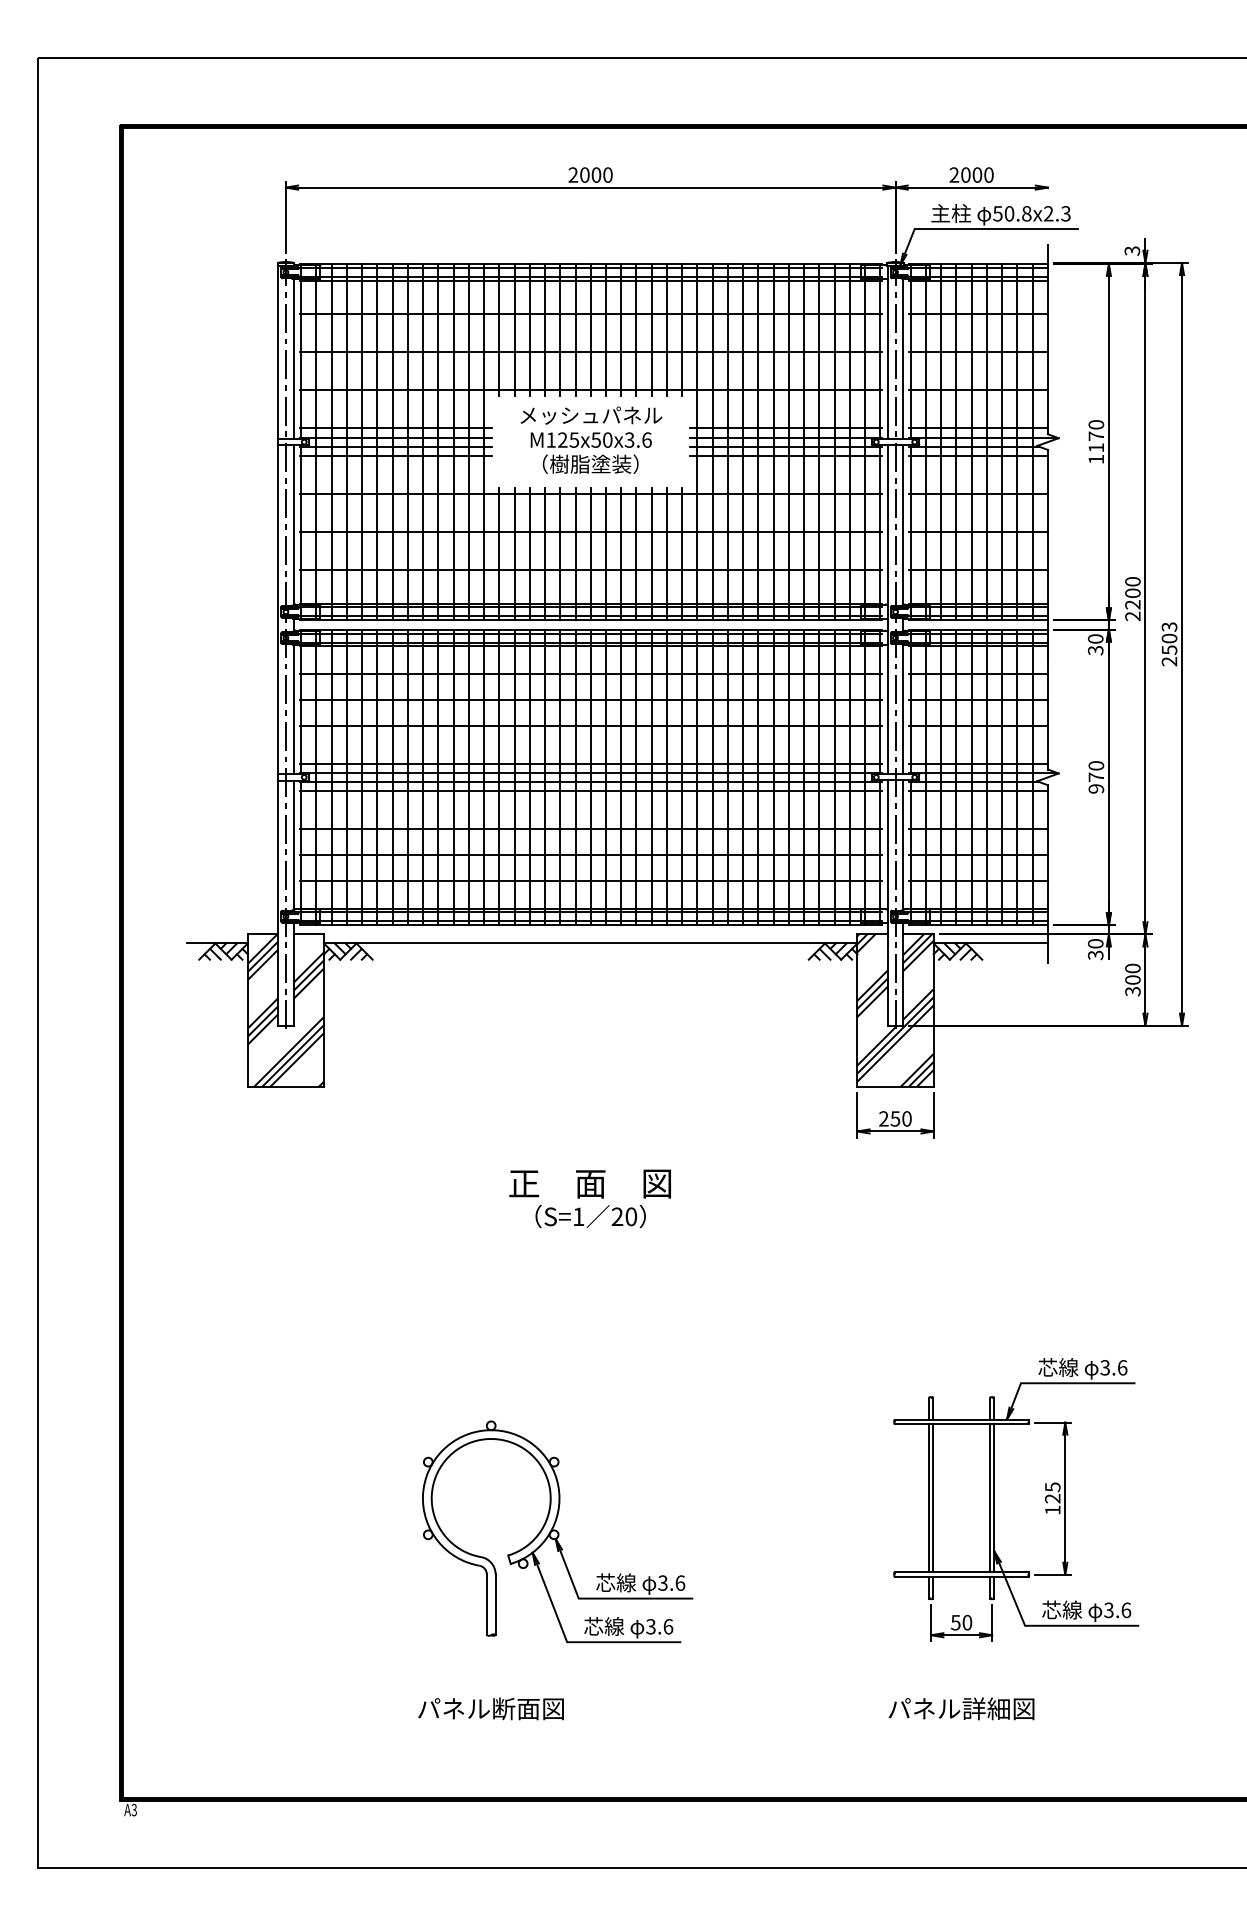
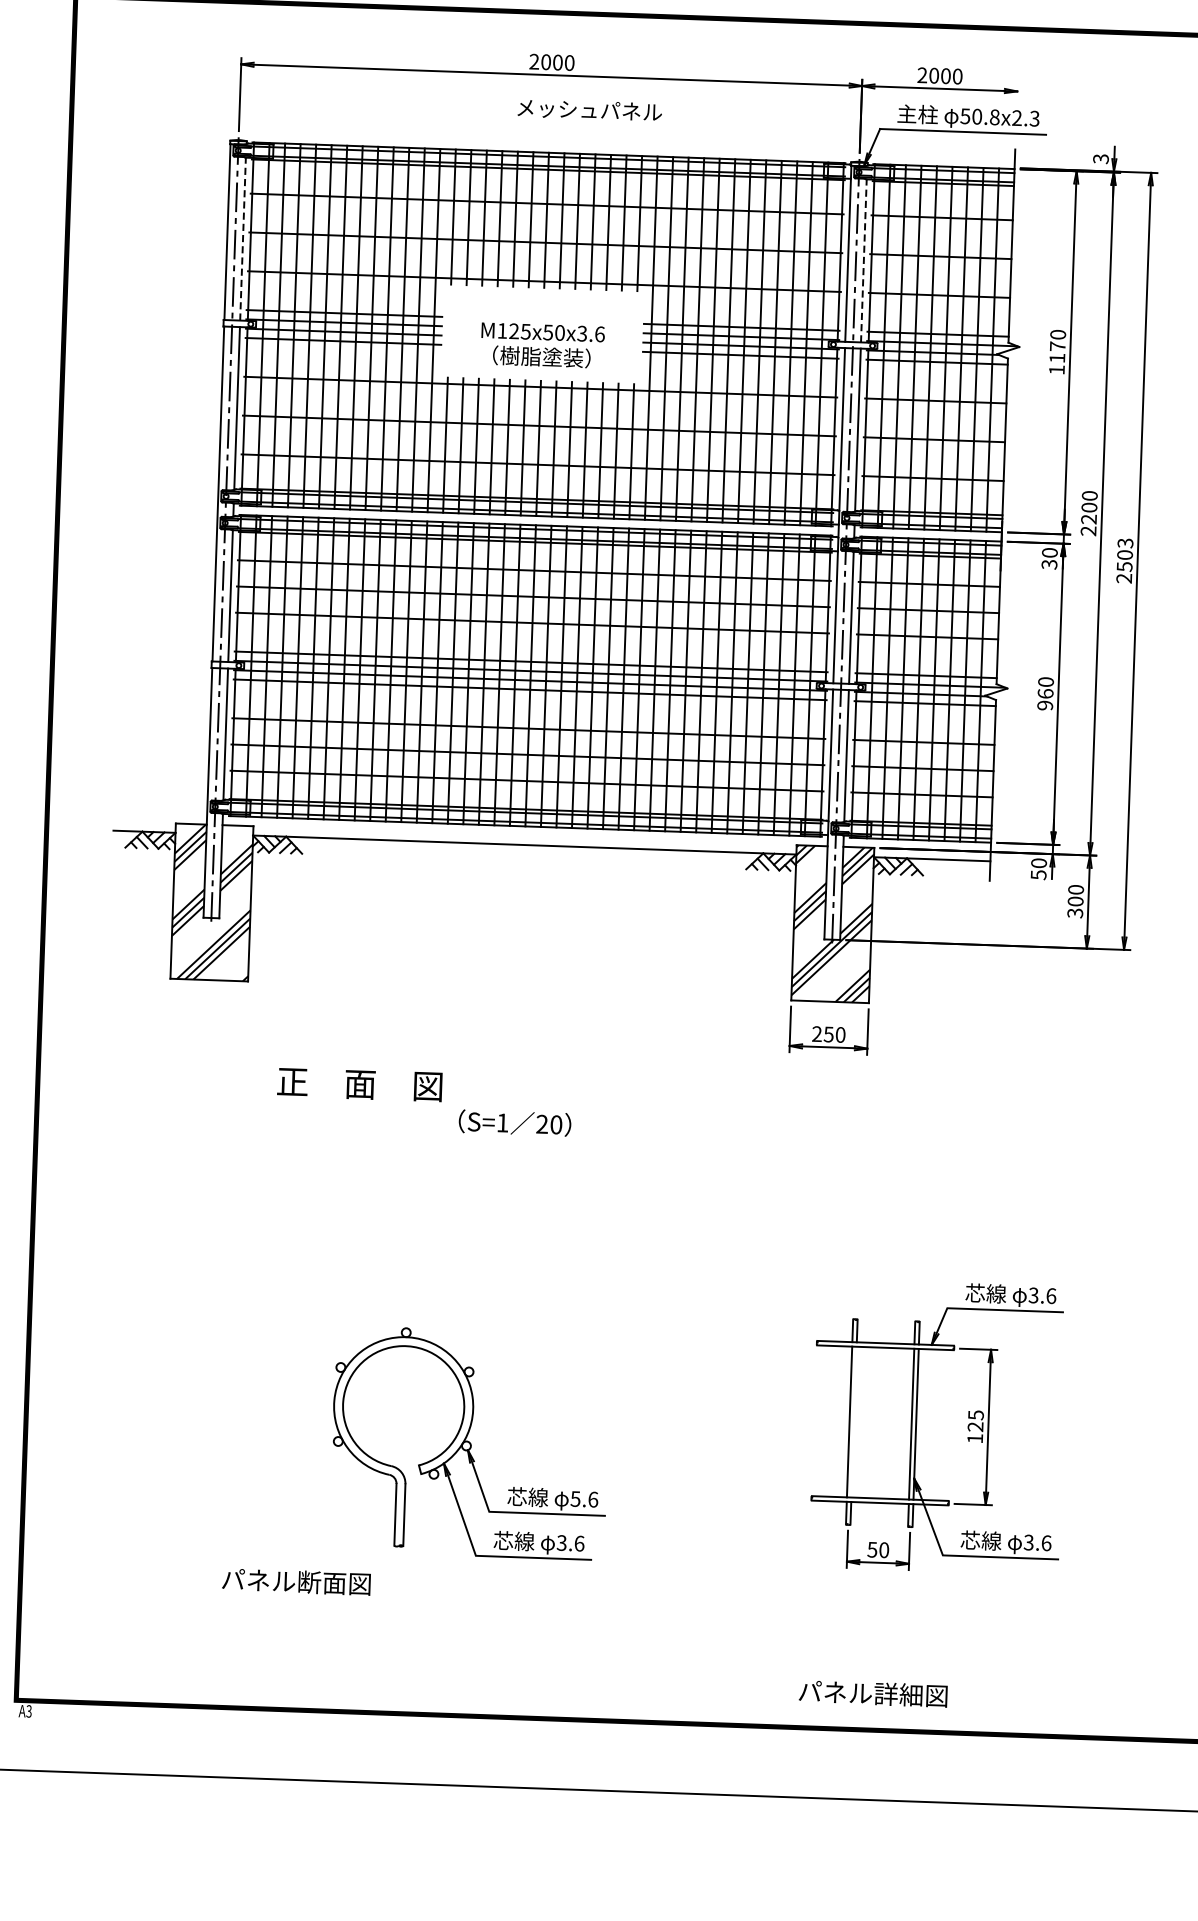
line: (293, 358) -> (242, 238), solid -> dashed
line: (903, 358) -> (864, 260), solid -> dashed
text: (591, 415) -> (589, 110), moved
text: (1096, 777) -> (1045, 693), 970 -> 960
text: (1094, 954) -> (1037, 874), 30 -> 50
text: (589, 1183) -> (359, 1083), moved
line: (933, 1498) -> (854, 1422), removed
text: (662, 1582) -> (575, 1498), 3.6 -> 5.6
text: (490, 1708) -> (295, 1581), moved
text: (961, 1708) -> (873, 1693), moved

